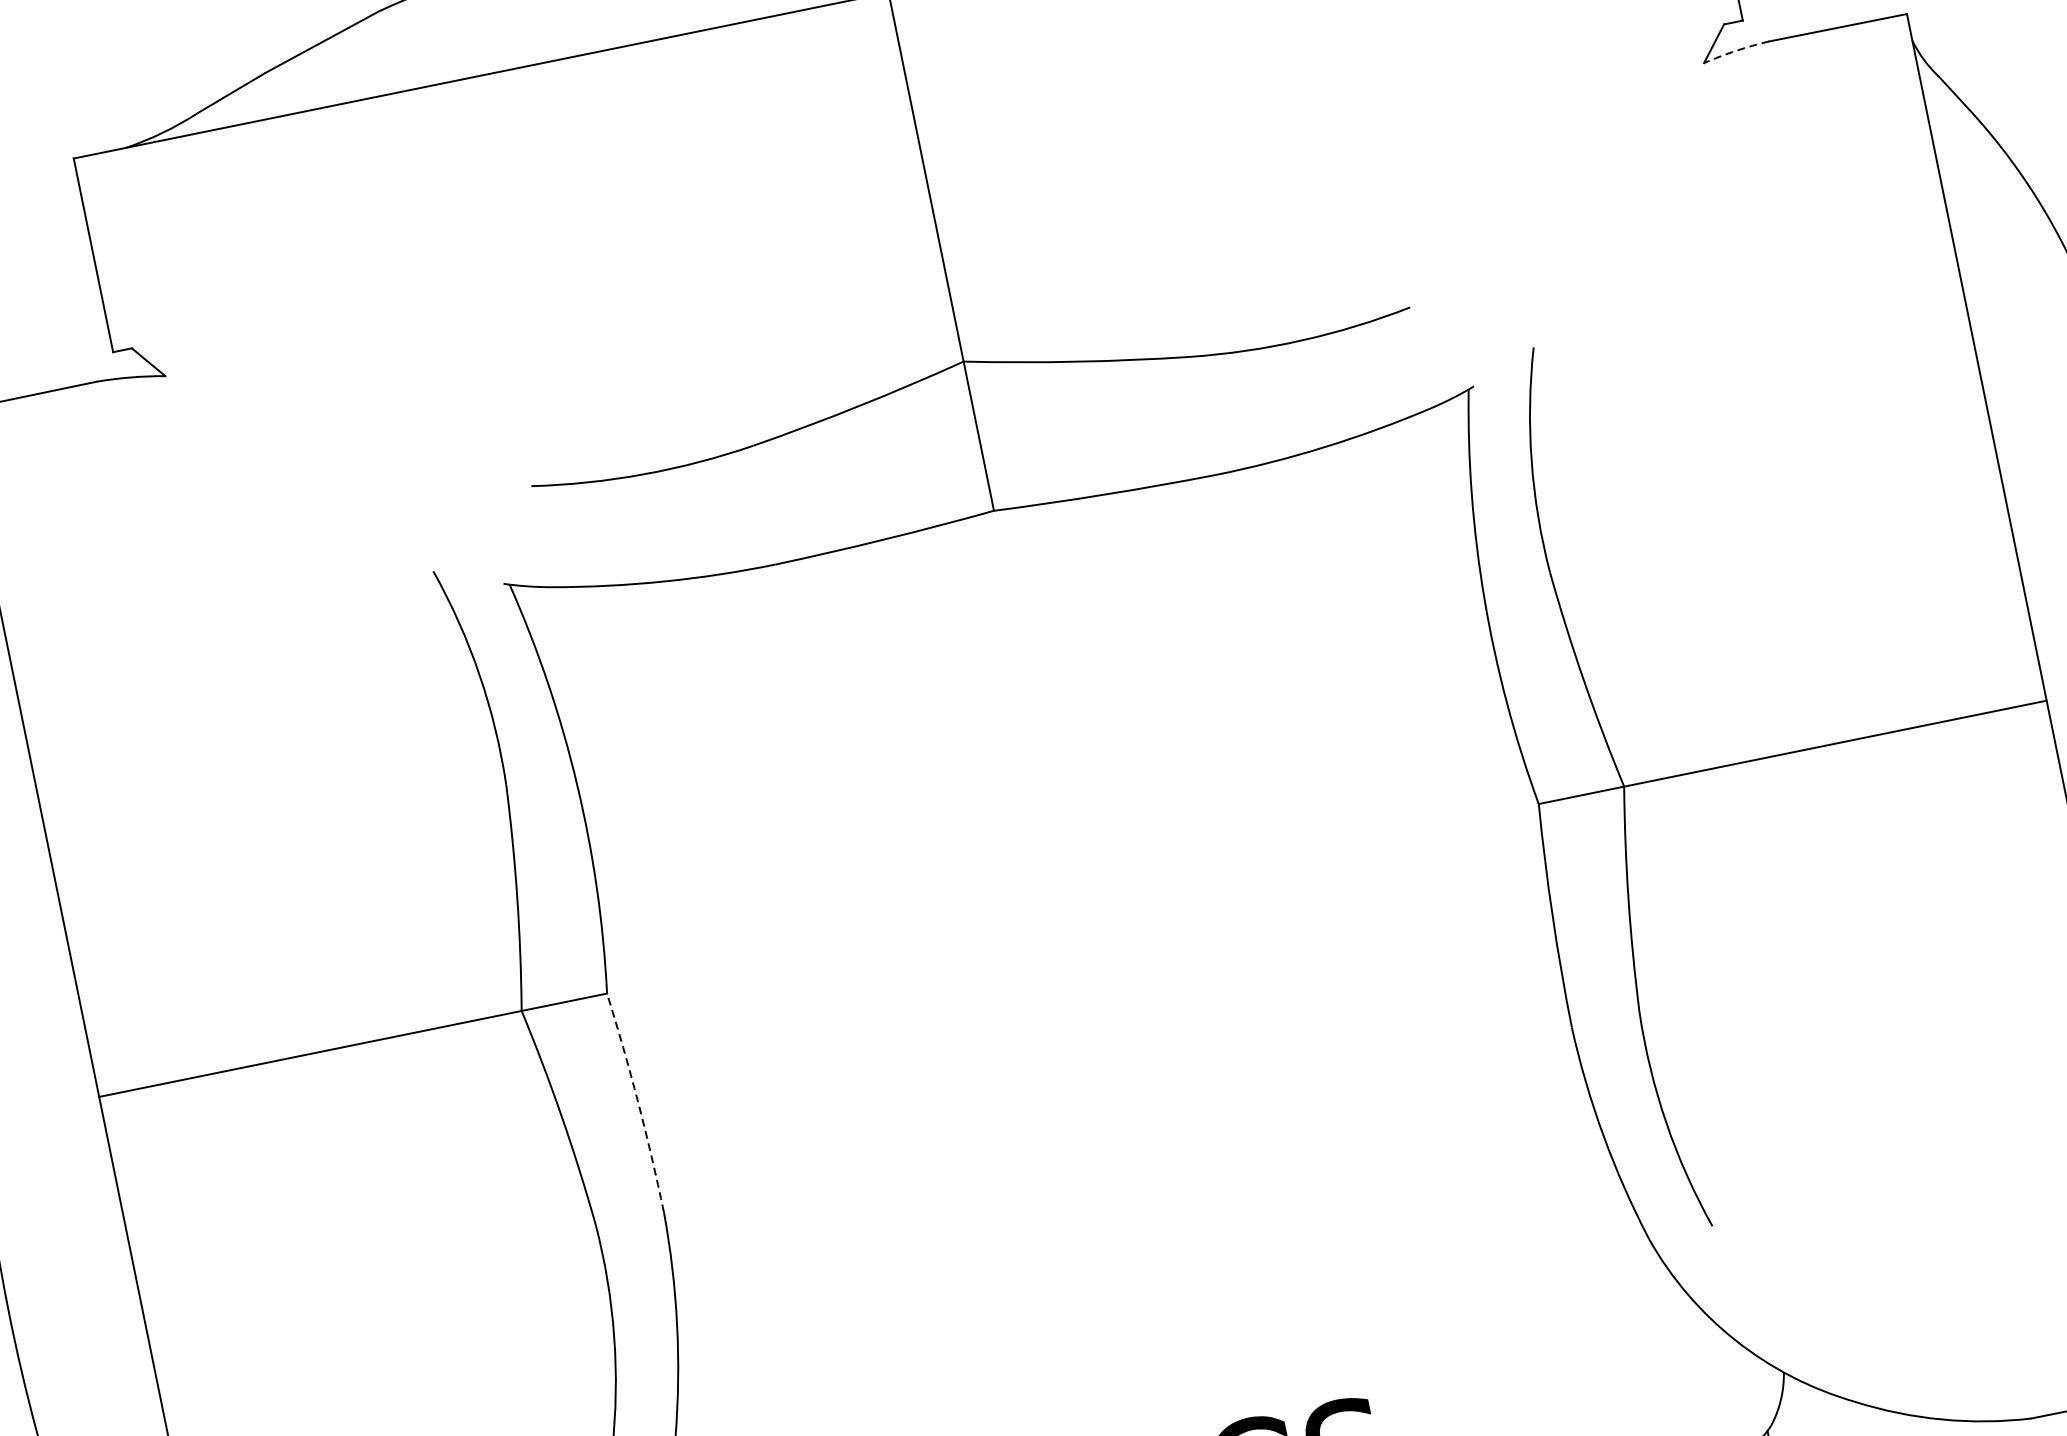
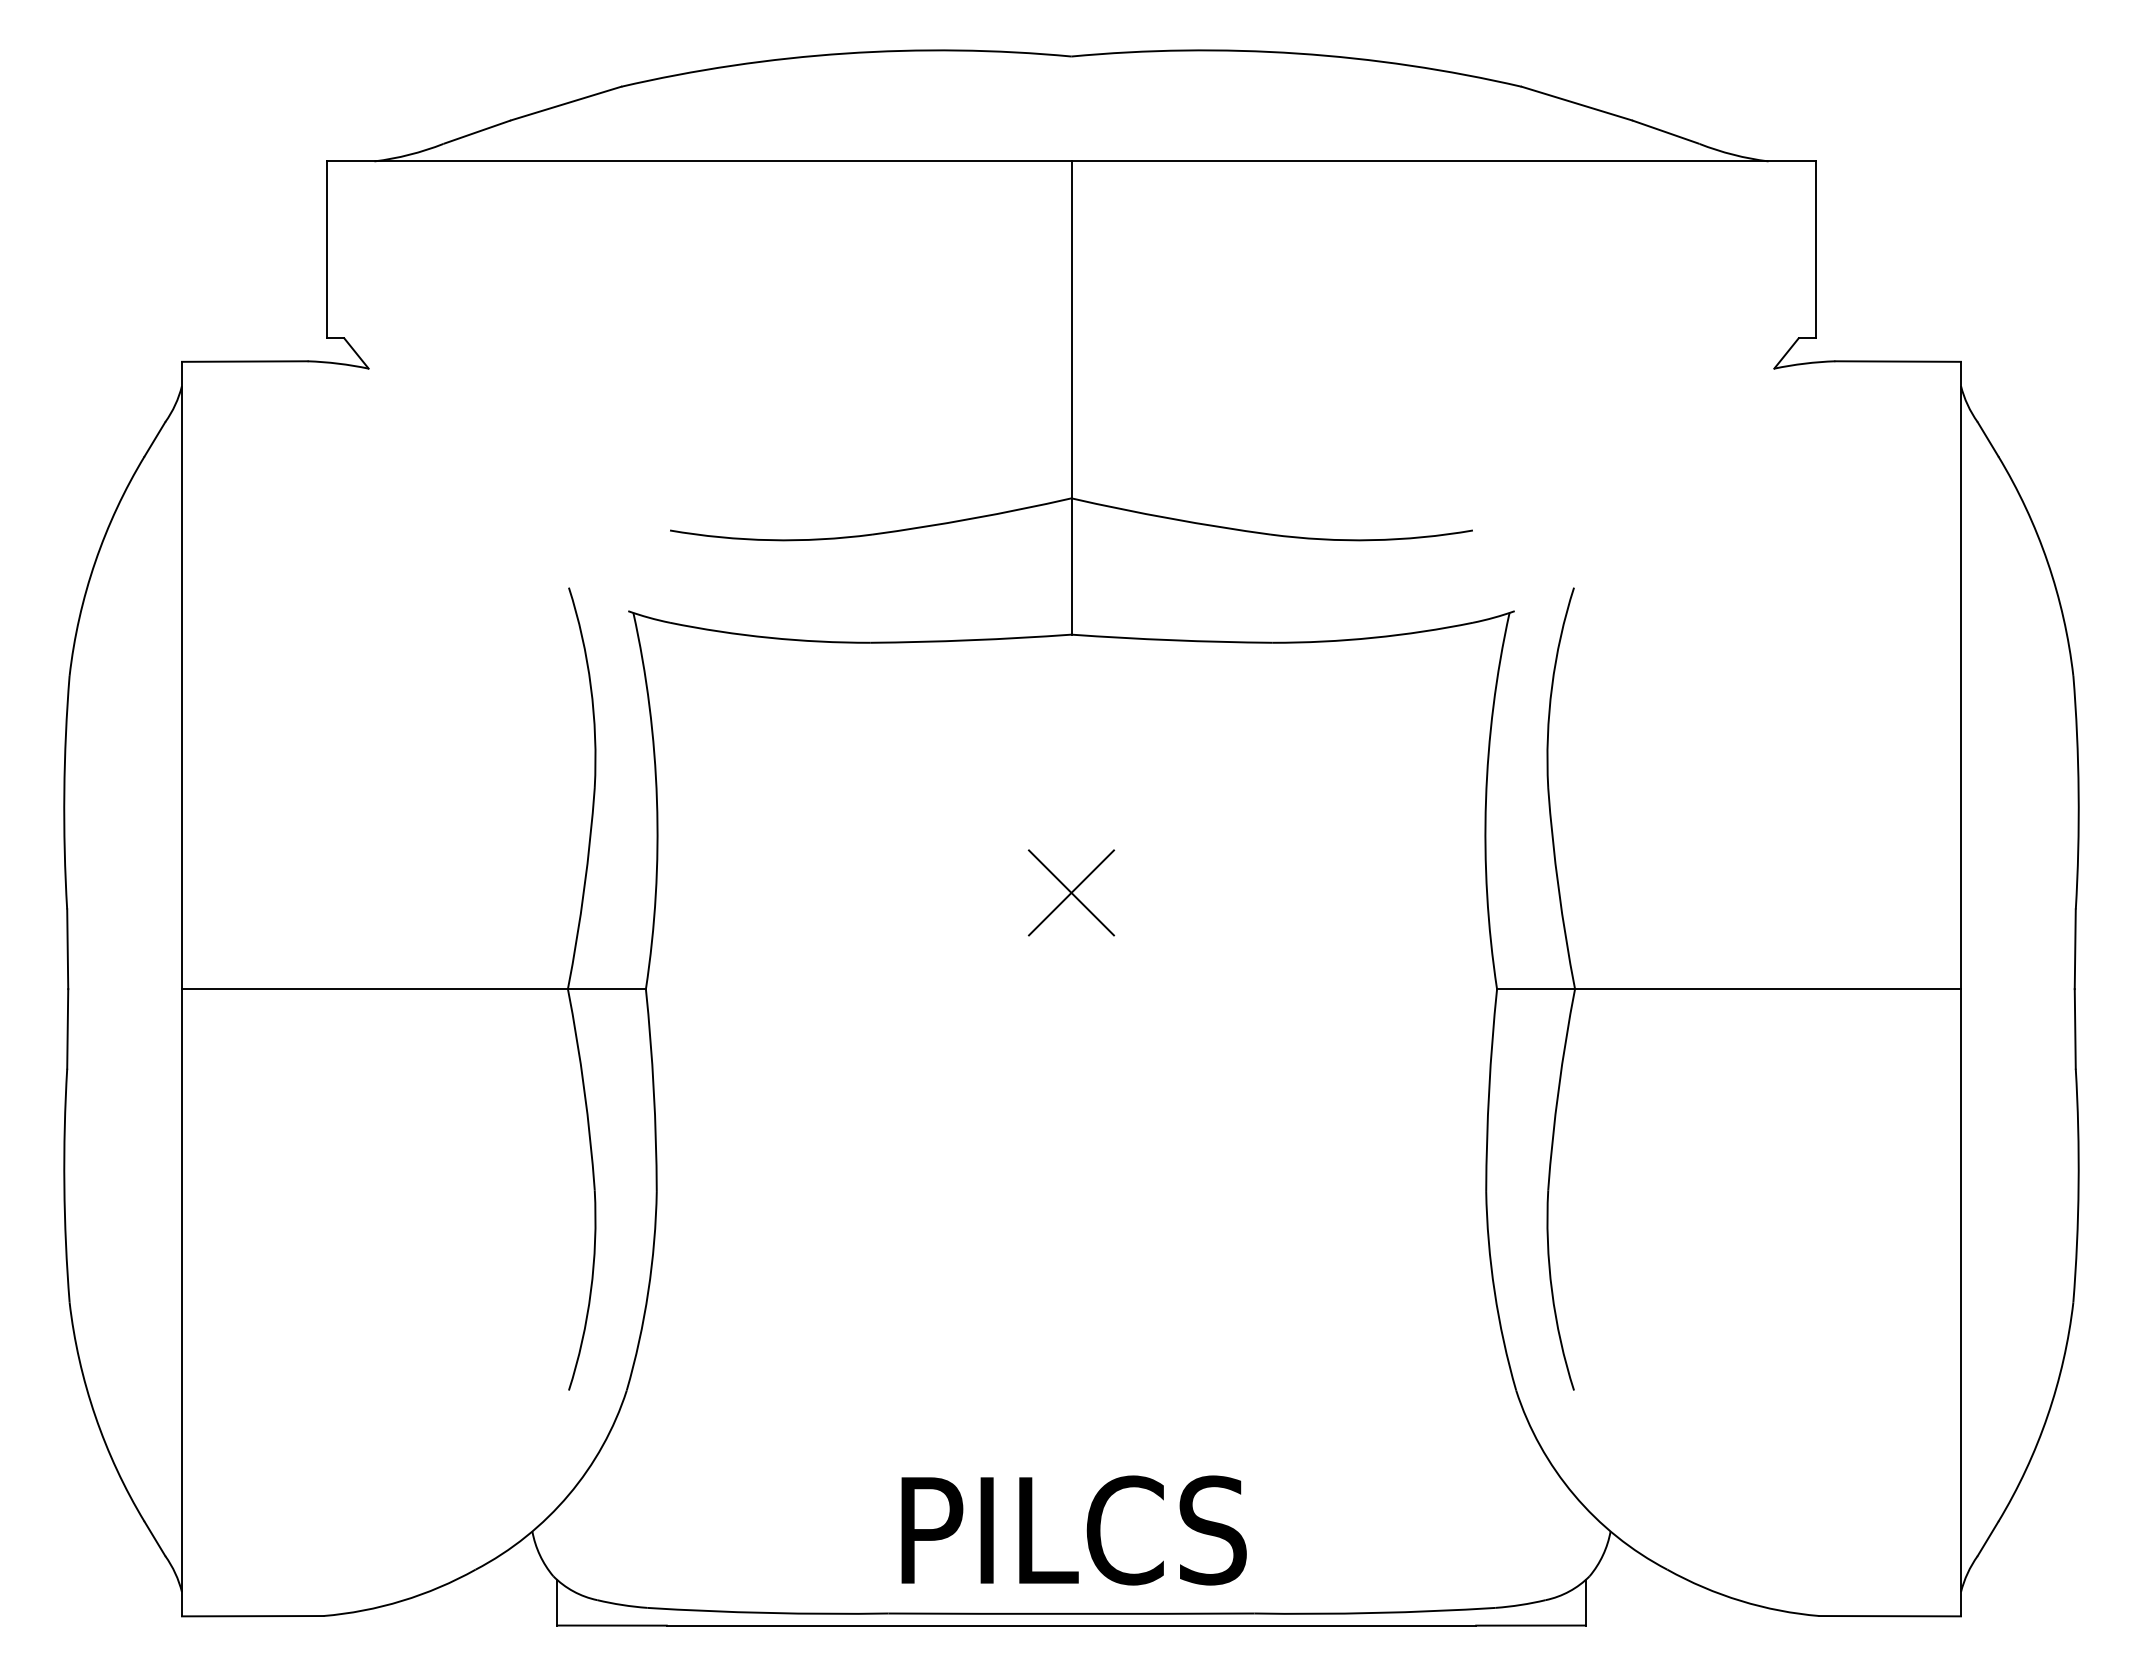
arc: (1735, 50) -> (1804, 363), dashed -> solid
part: (1051, 793) -> (1071, 892), added
arc: (637, 1101) -> (653, 1089), dashed -> solid

